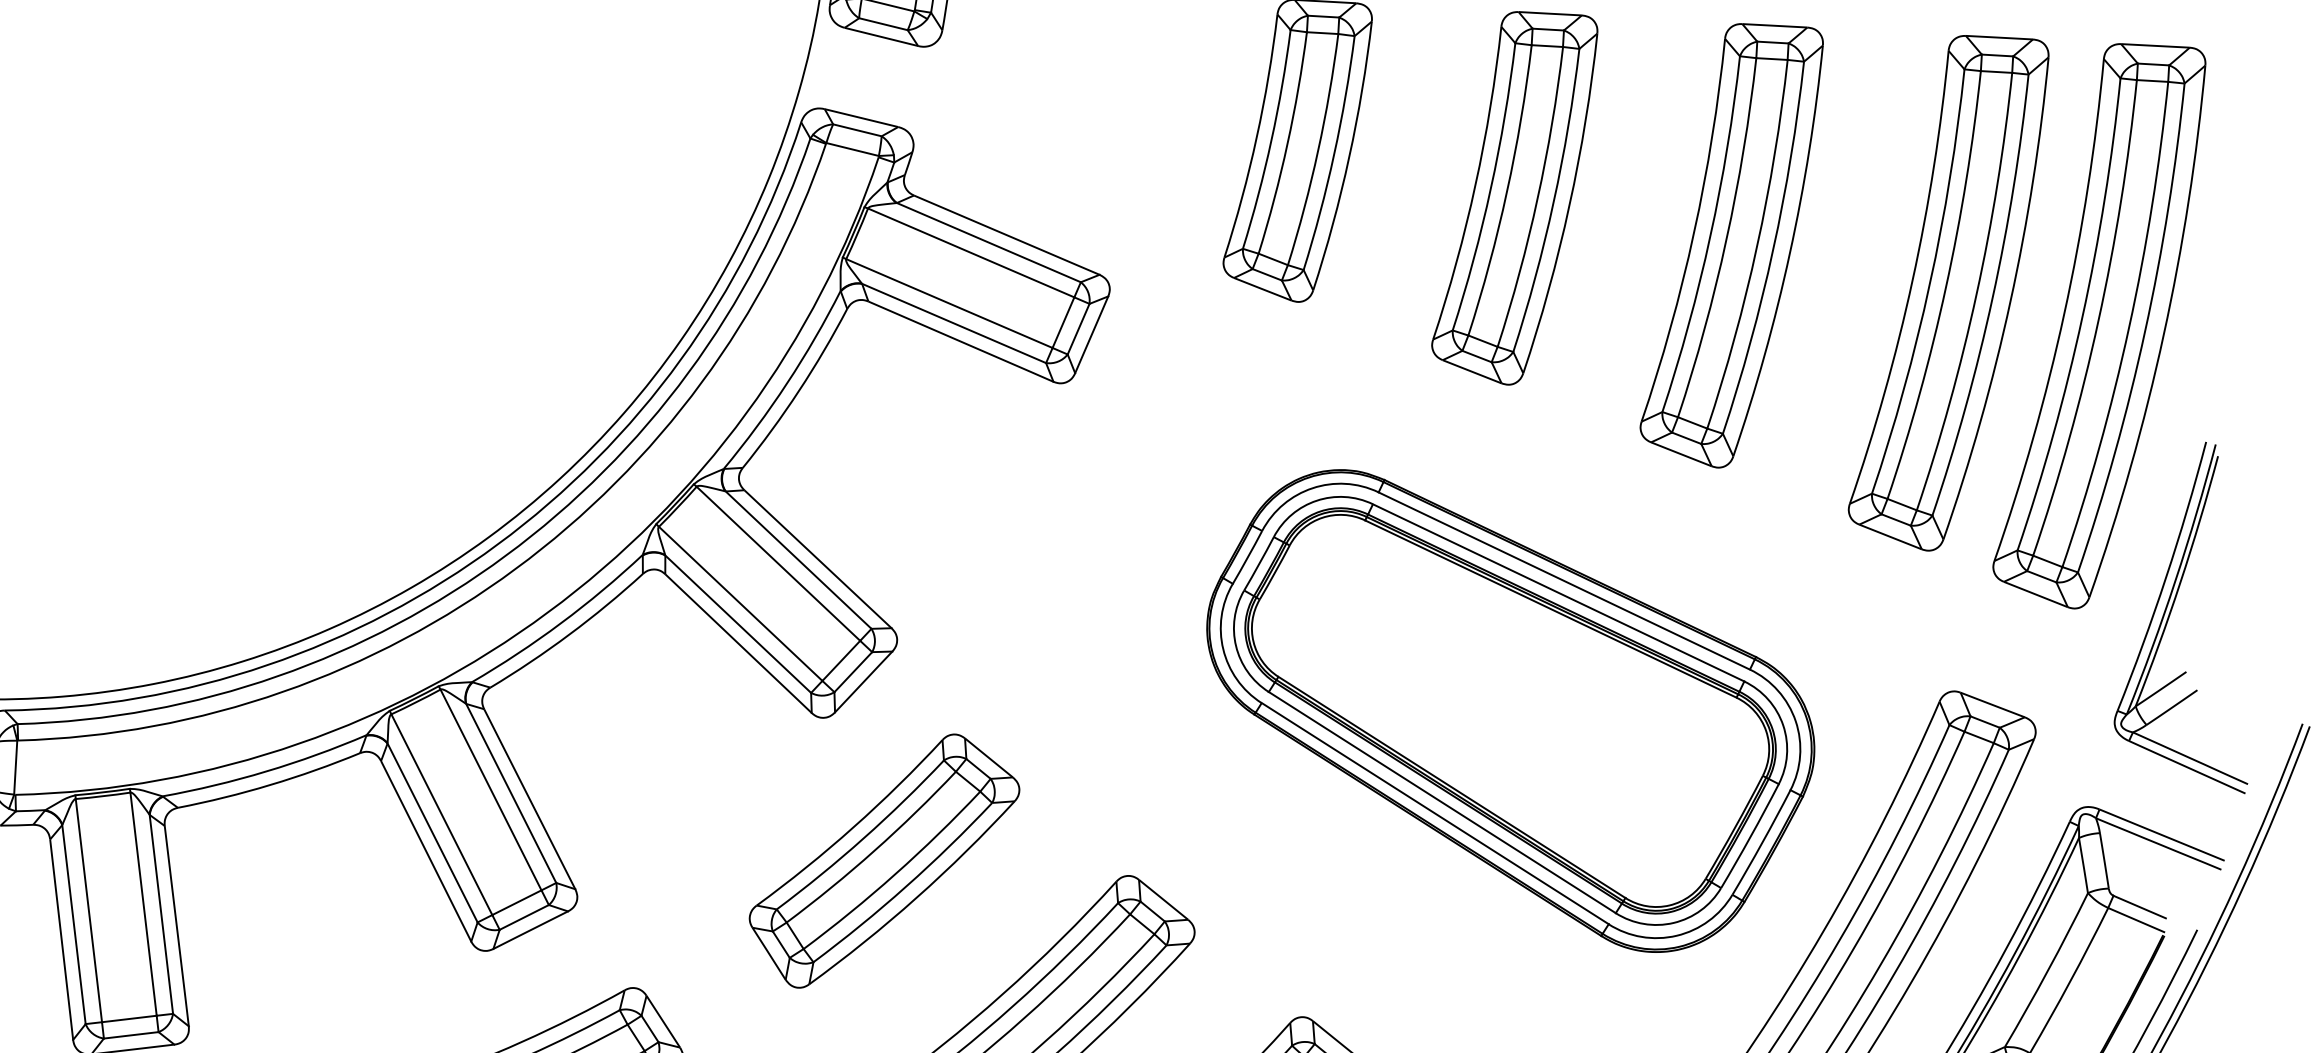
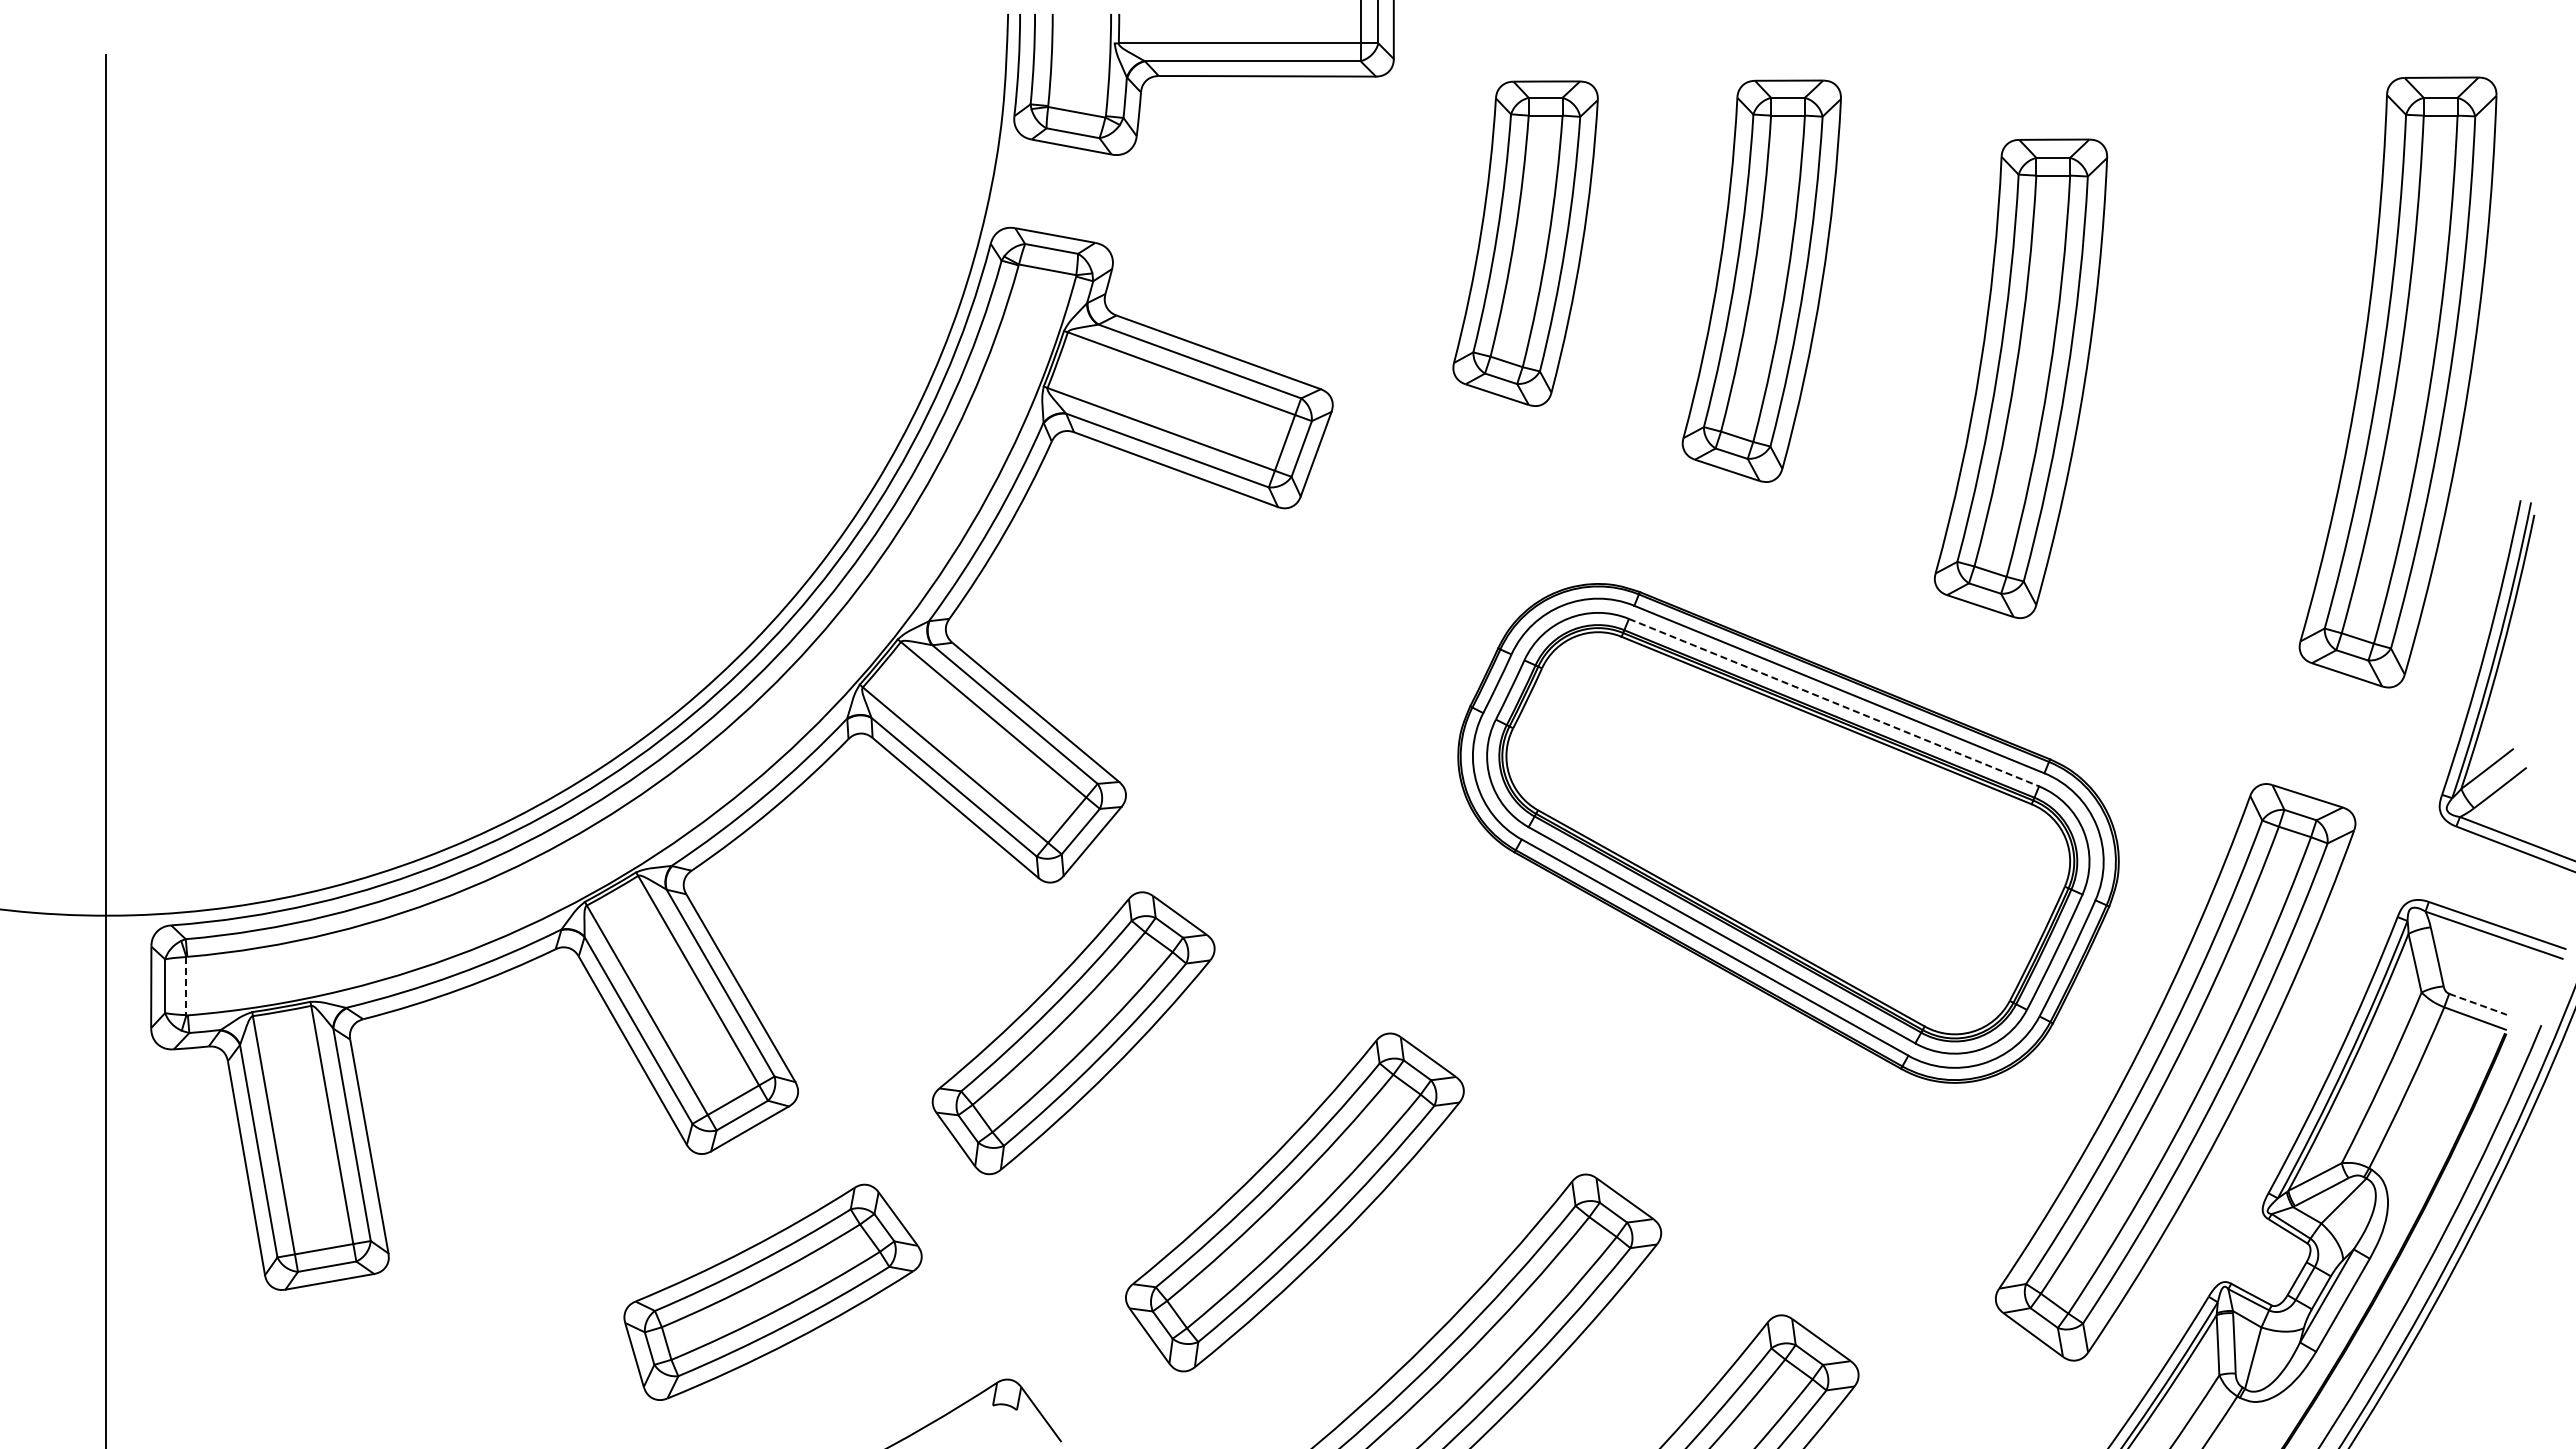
part: (1730, 245) -> (2020, 378), moved
part: (1947, 293) -> (2233, 356), removed
line: (1559, 592) -> (1834, 702), solid -> dashed
line: (15, 767) -> (186, 986), solid -> dashed
part: (883, 861) -> (1073, 1033), moved
line: (2140, 907) -> (2478, 1004), solid -> dashed

